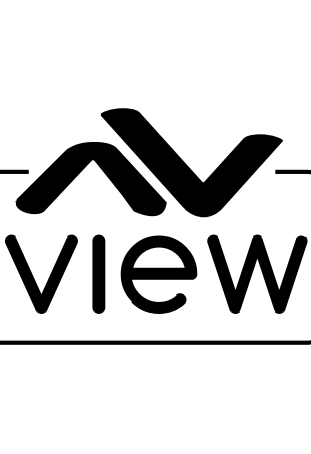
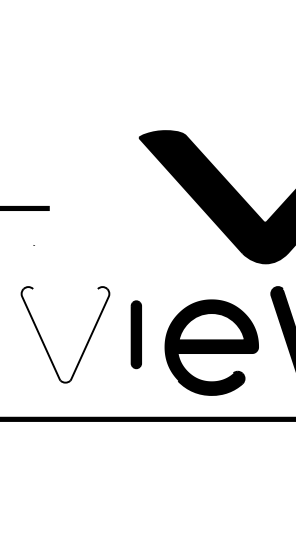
fill: (90, 178) -> (126, 216), removed
fill: (40, 273) -> (64, 333), removed
part: (98, 273) -> (135, 333), size x0.7
part: (158, 274) -> (211, 347), moved

